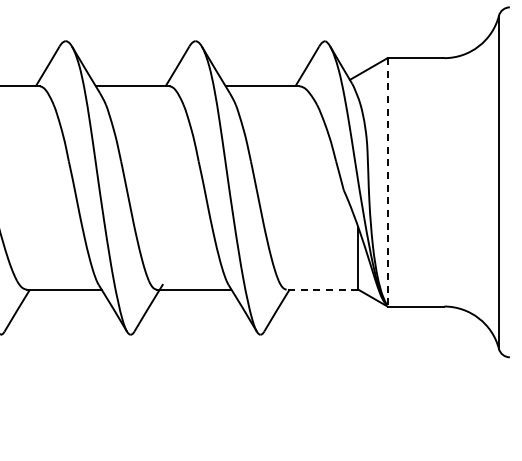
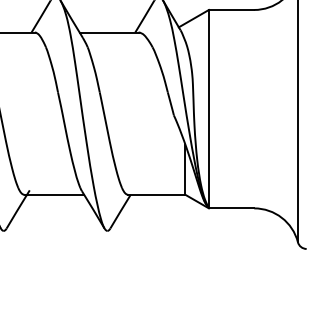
line: (387, 182) -> (208, 109), dashed -> solid
line: (322, 289) -> (156, 194), dashed -> solid

